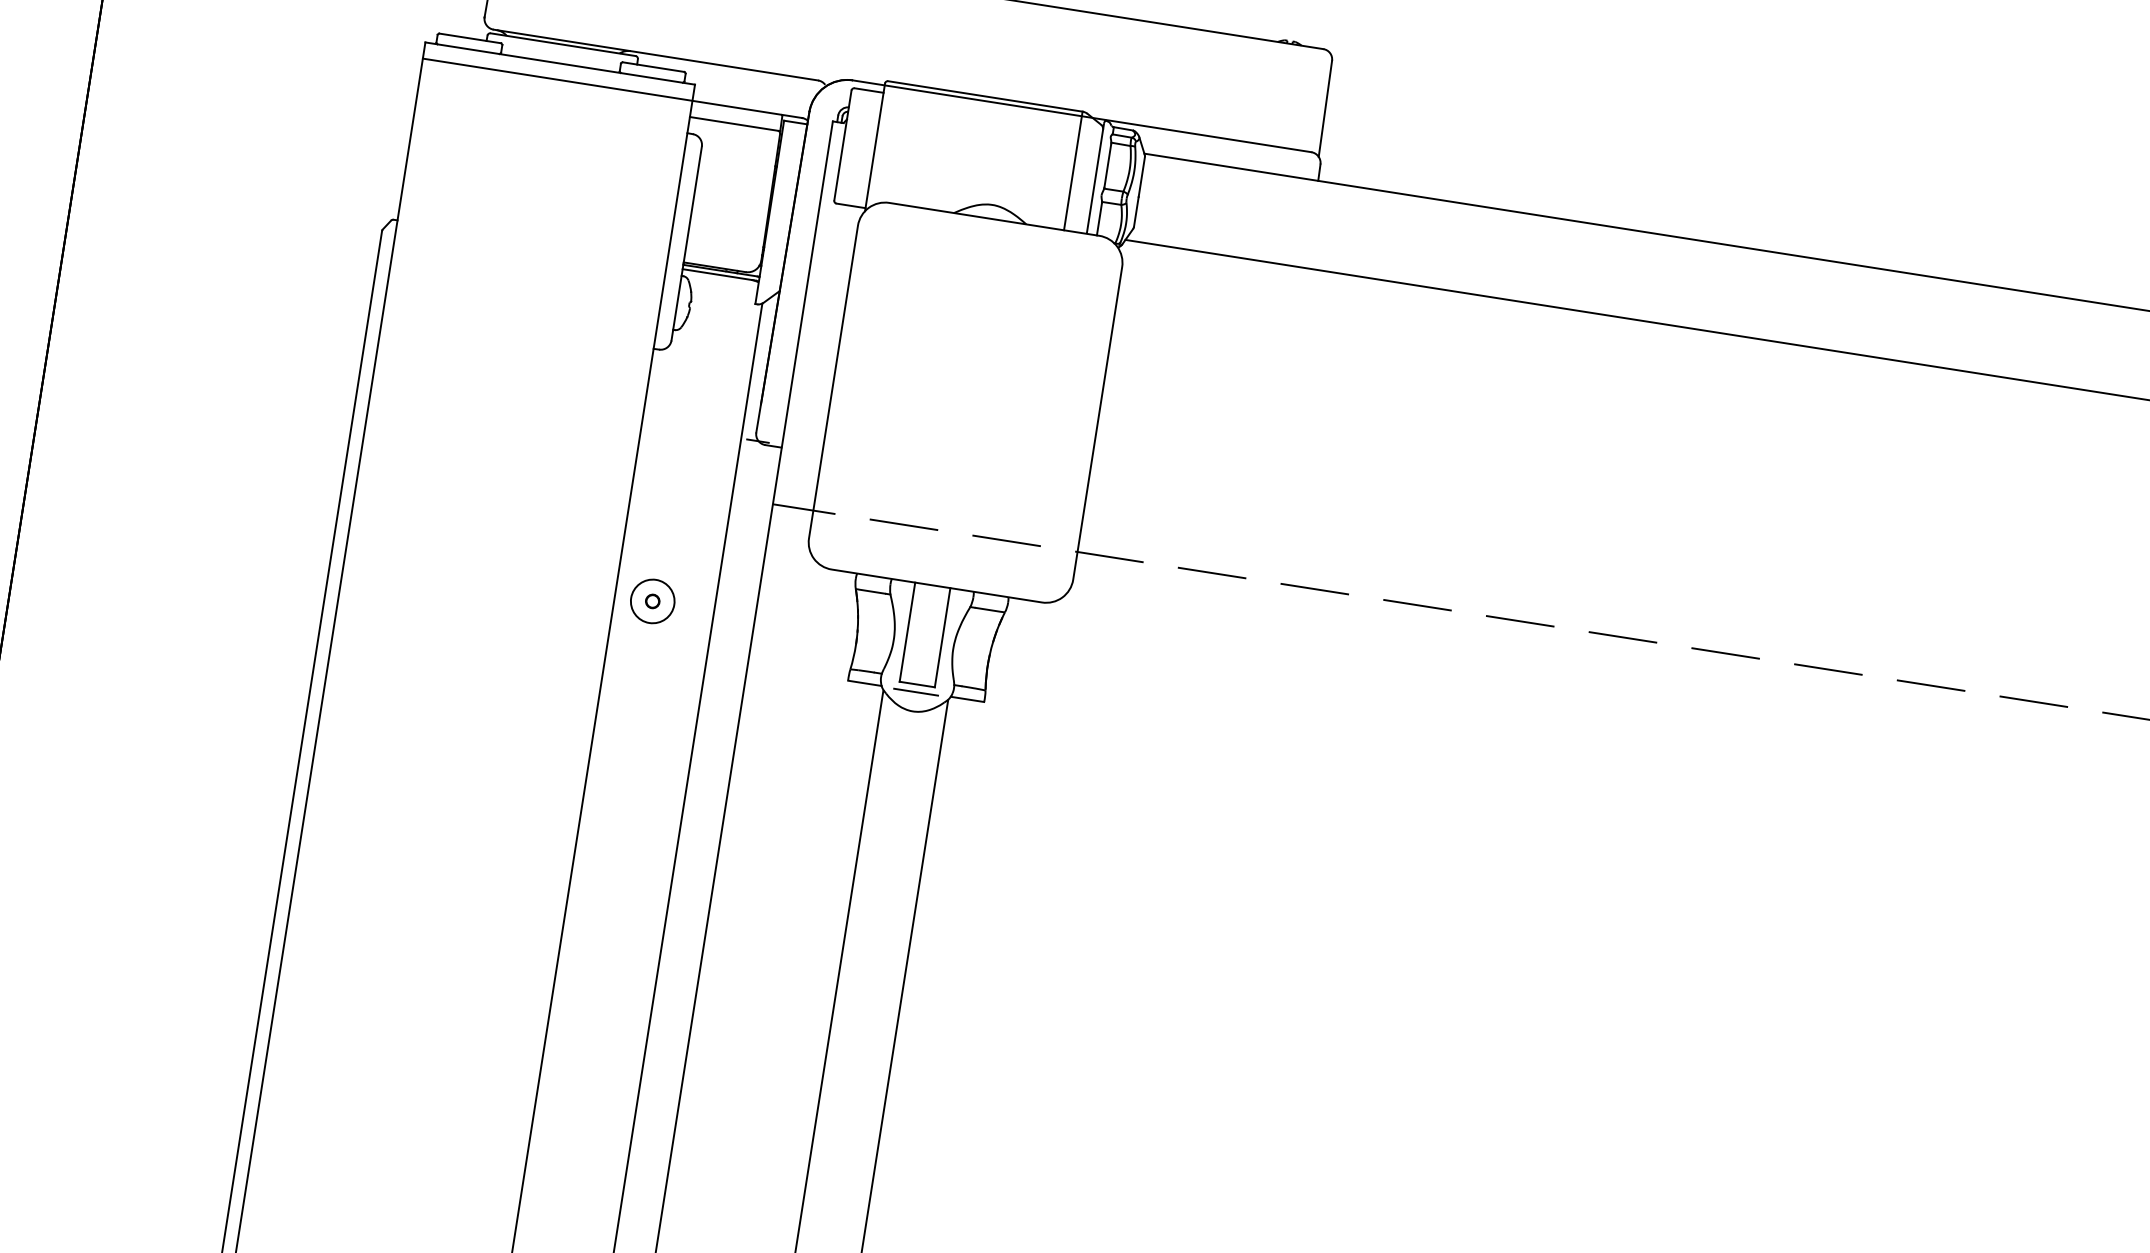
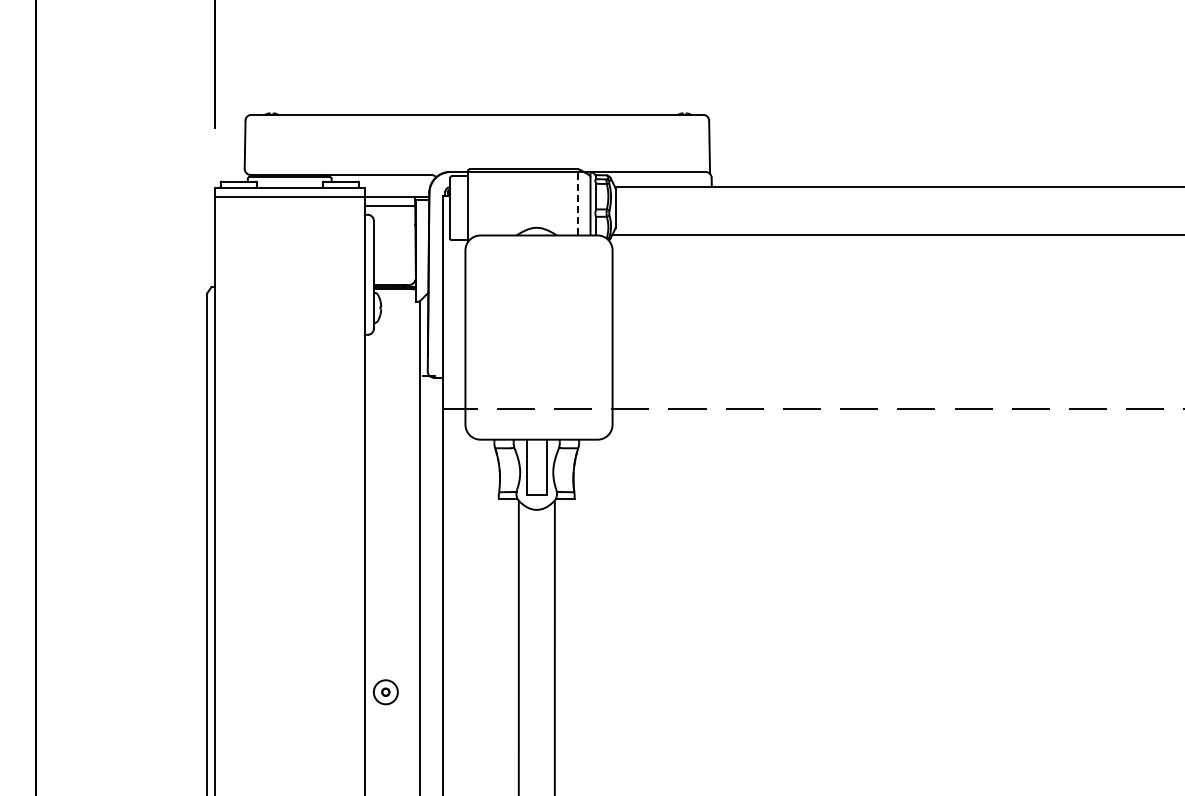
line: (1072, 169) -> (577, 201), solid -> dashed
part: (652, 601) -> (385, 692), moved
line: (915, 692) -> (536, 499), removed

